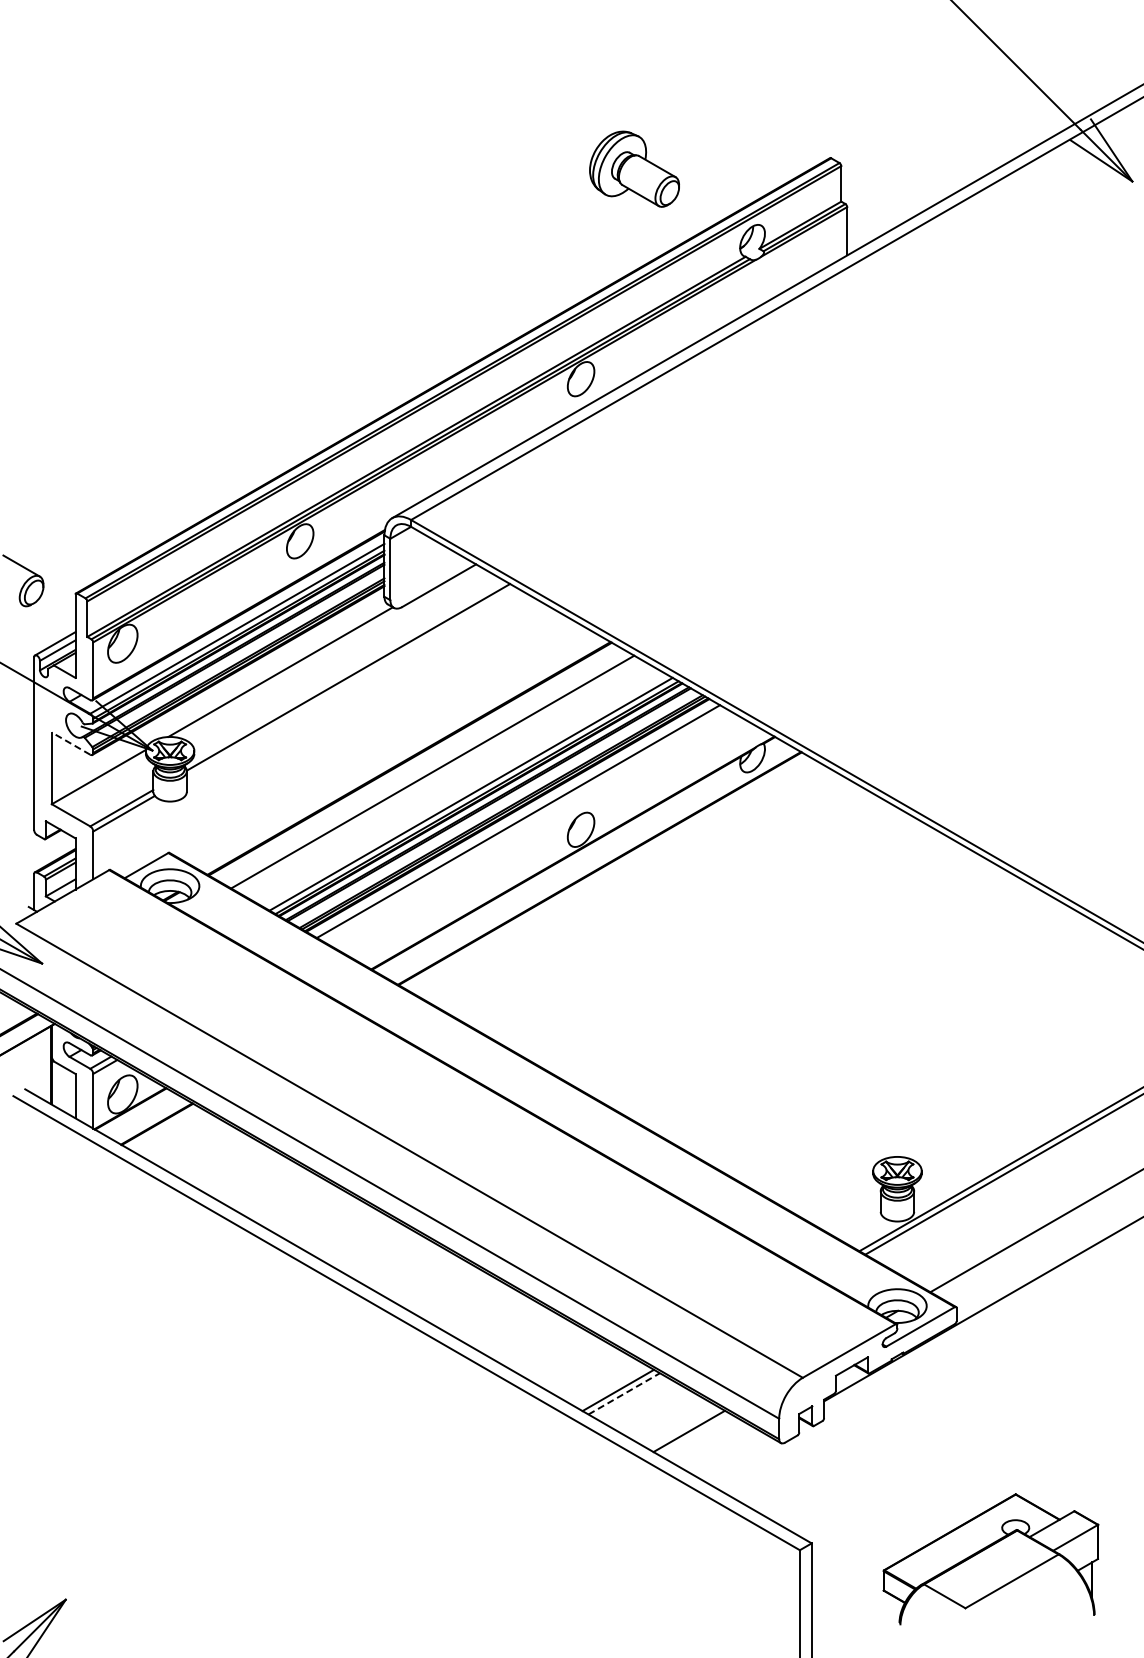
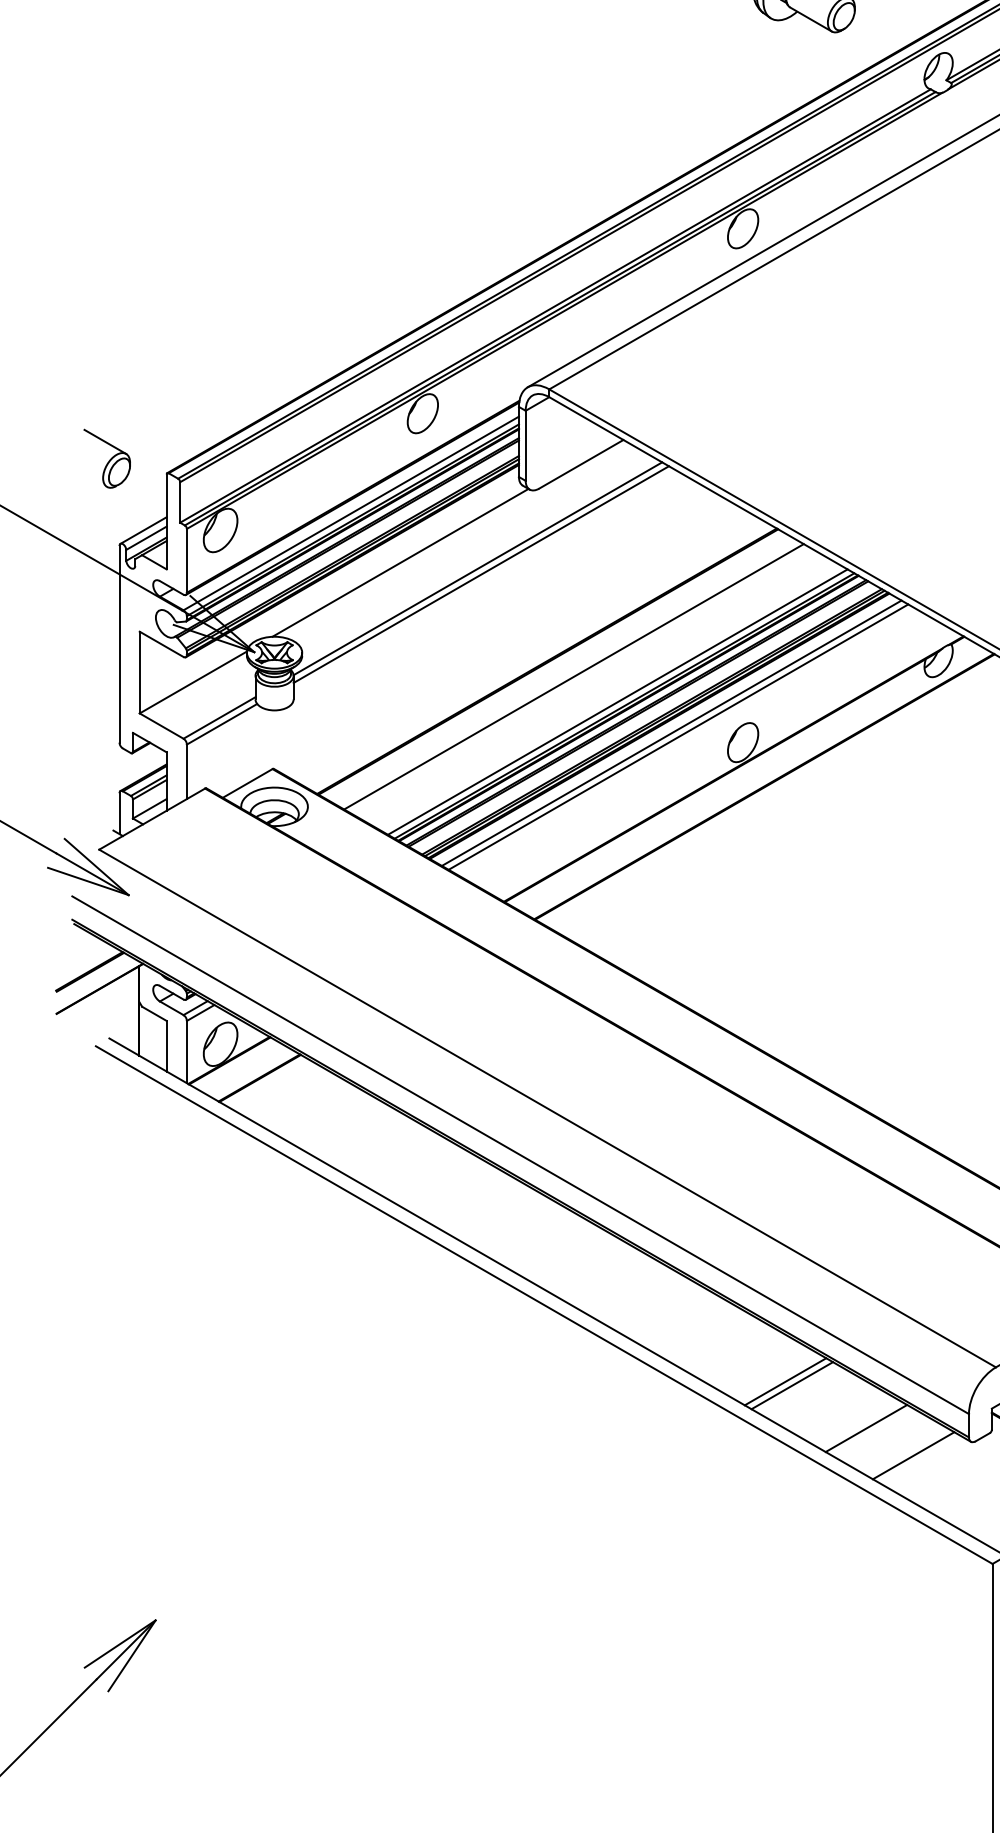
line: (351, 682) -> (481, 574), added
line: (70, 743) -> (160, 644), dashed -> solid
line: (523, 824) -> (677, 736), added
line: (624, 1393) -> (792, 1385), dashed -> solid
line: (730, 1454) -> (913, 1454), added

